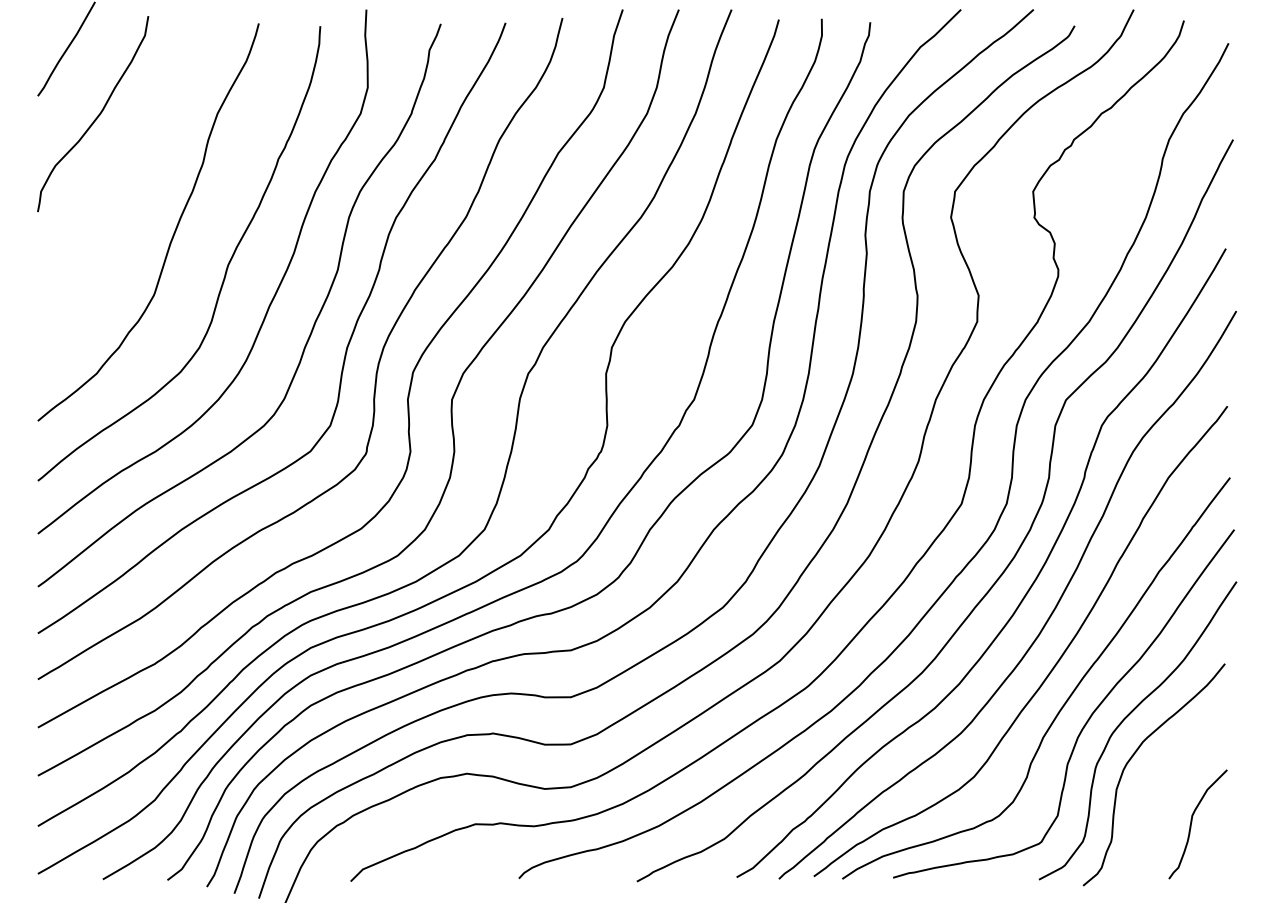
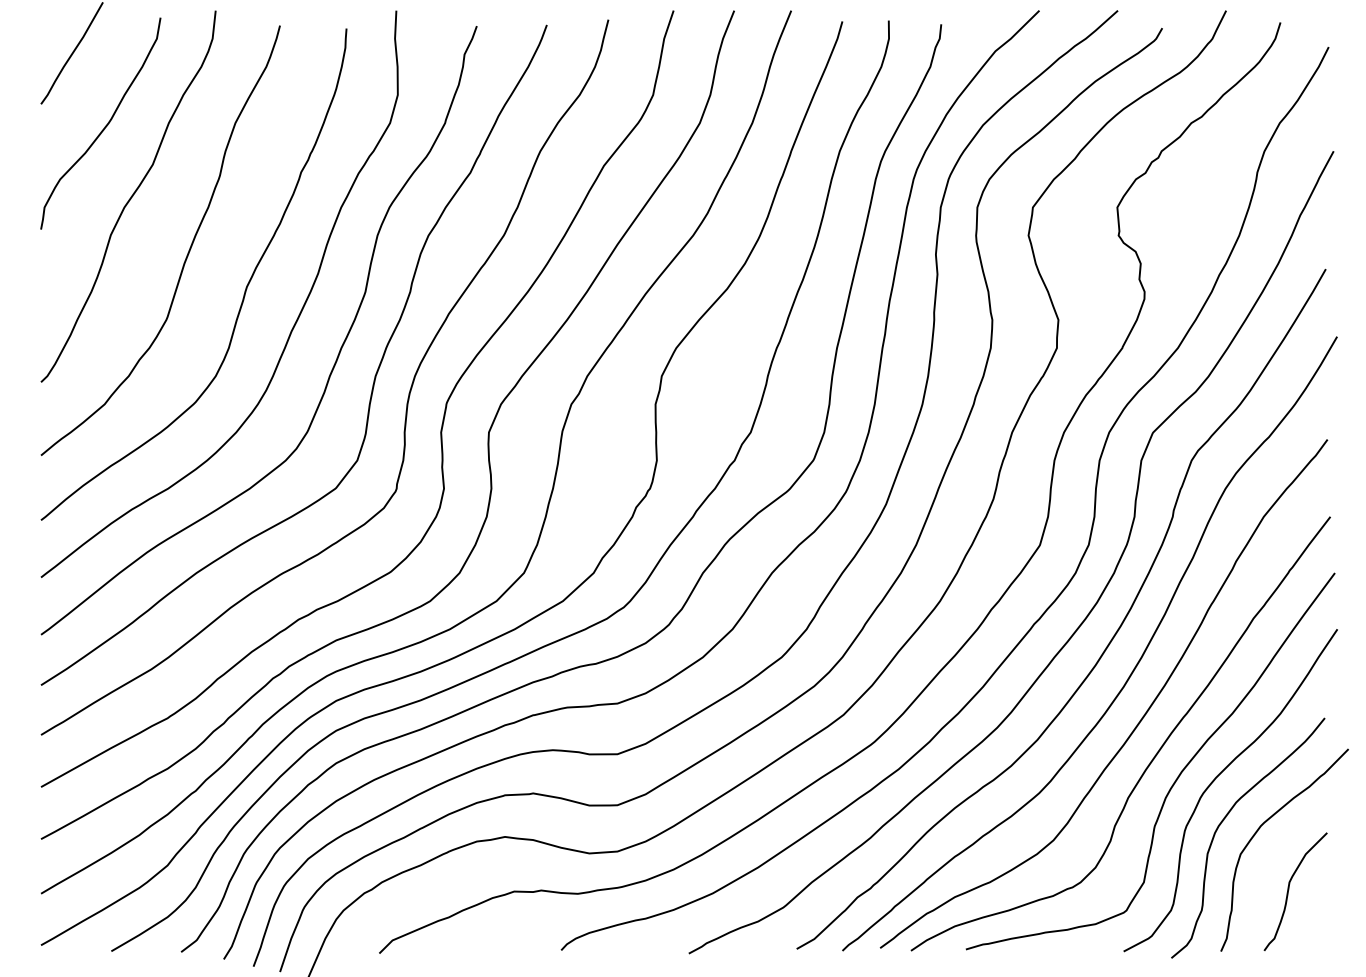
curve: (120, 181) -> (130, 196), added
curve: (1164, 767) -> (1259, 830), added

